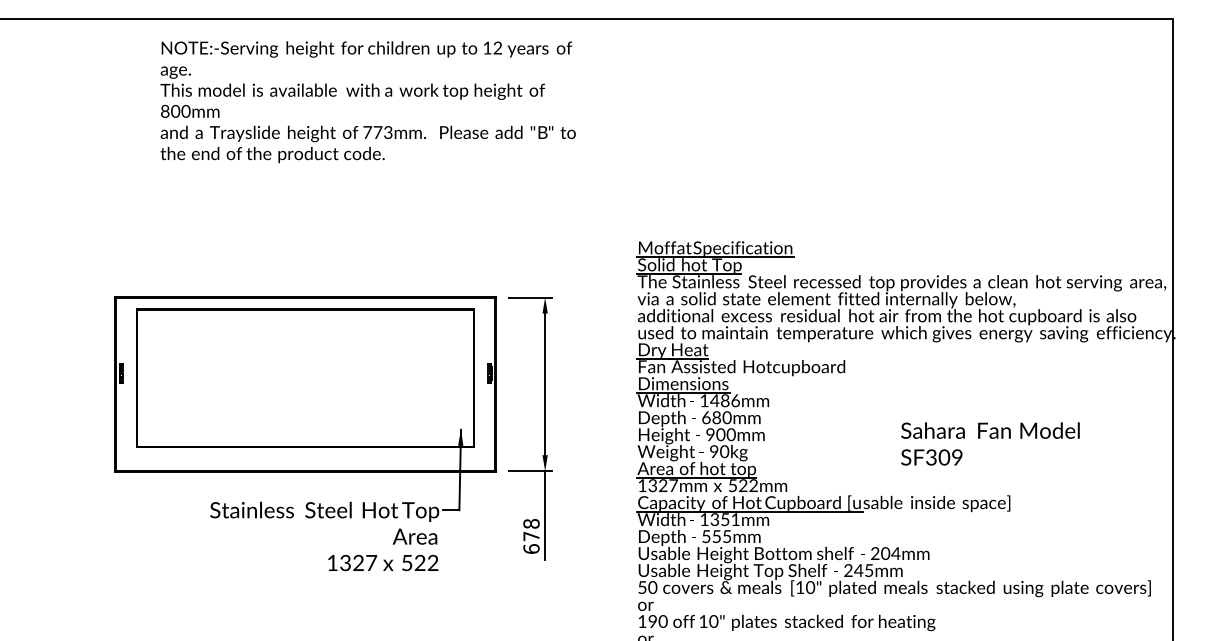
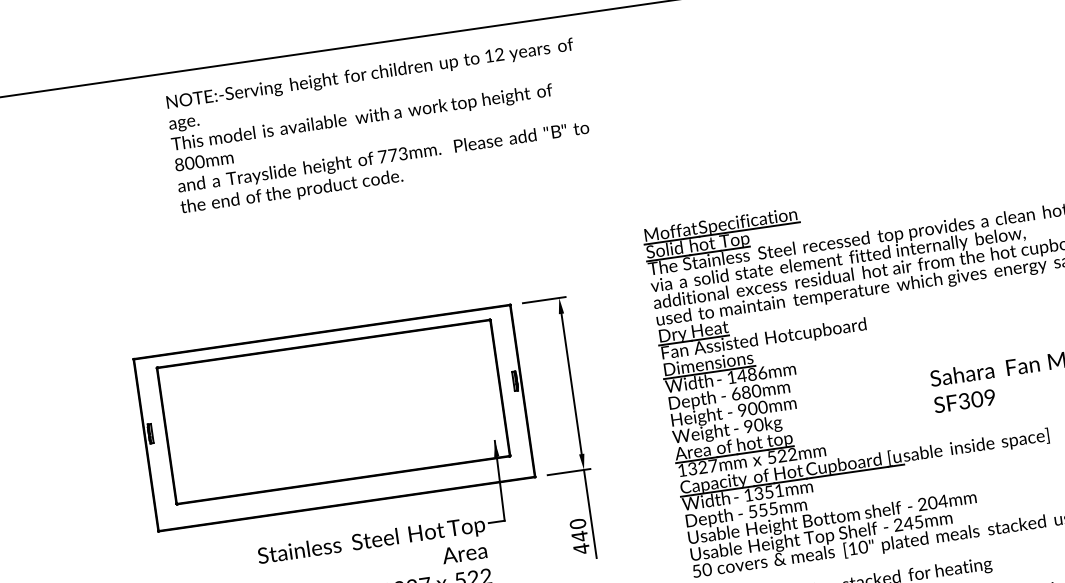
text: (367, 102) -> (378, 127), moved
text: (531, 536) -> (579, 536), 678 -> 440

